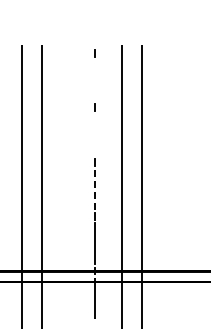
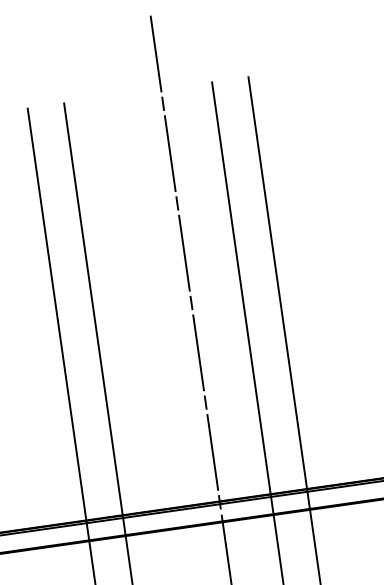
line: (94, 25) -> (155, 52), added
line: (94, 80) -> (170, 153), added
line: (94, 134) -> (184, 252), added
line: (94, 188) -> (198, 351), dashed -> solid

